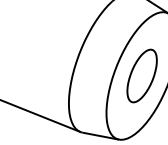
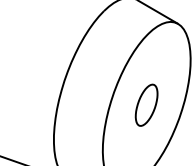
part: (141, 75) -> (145, 104), size x0.6

